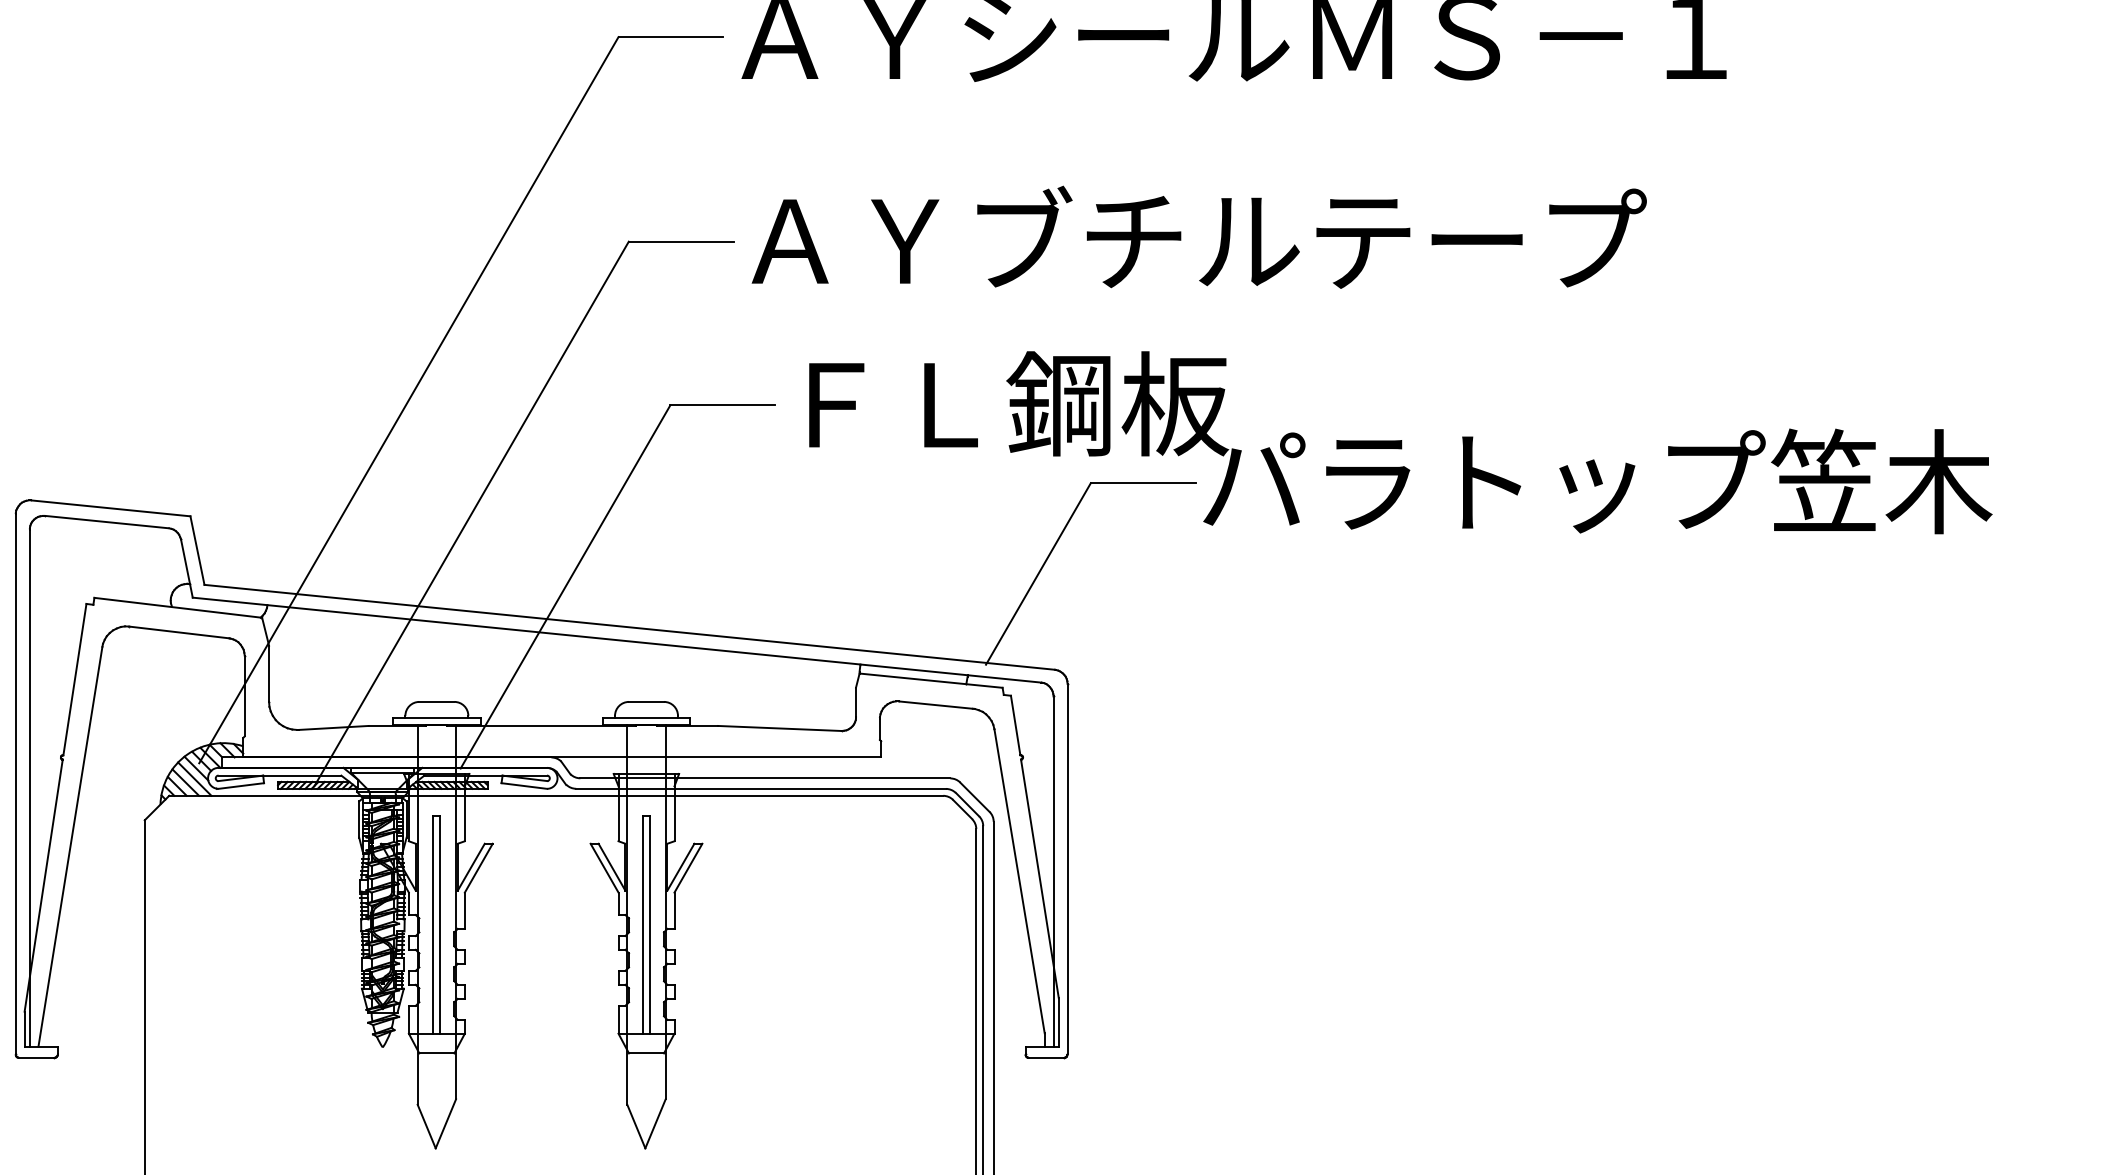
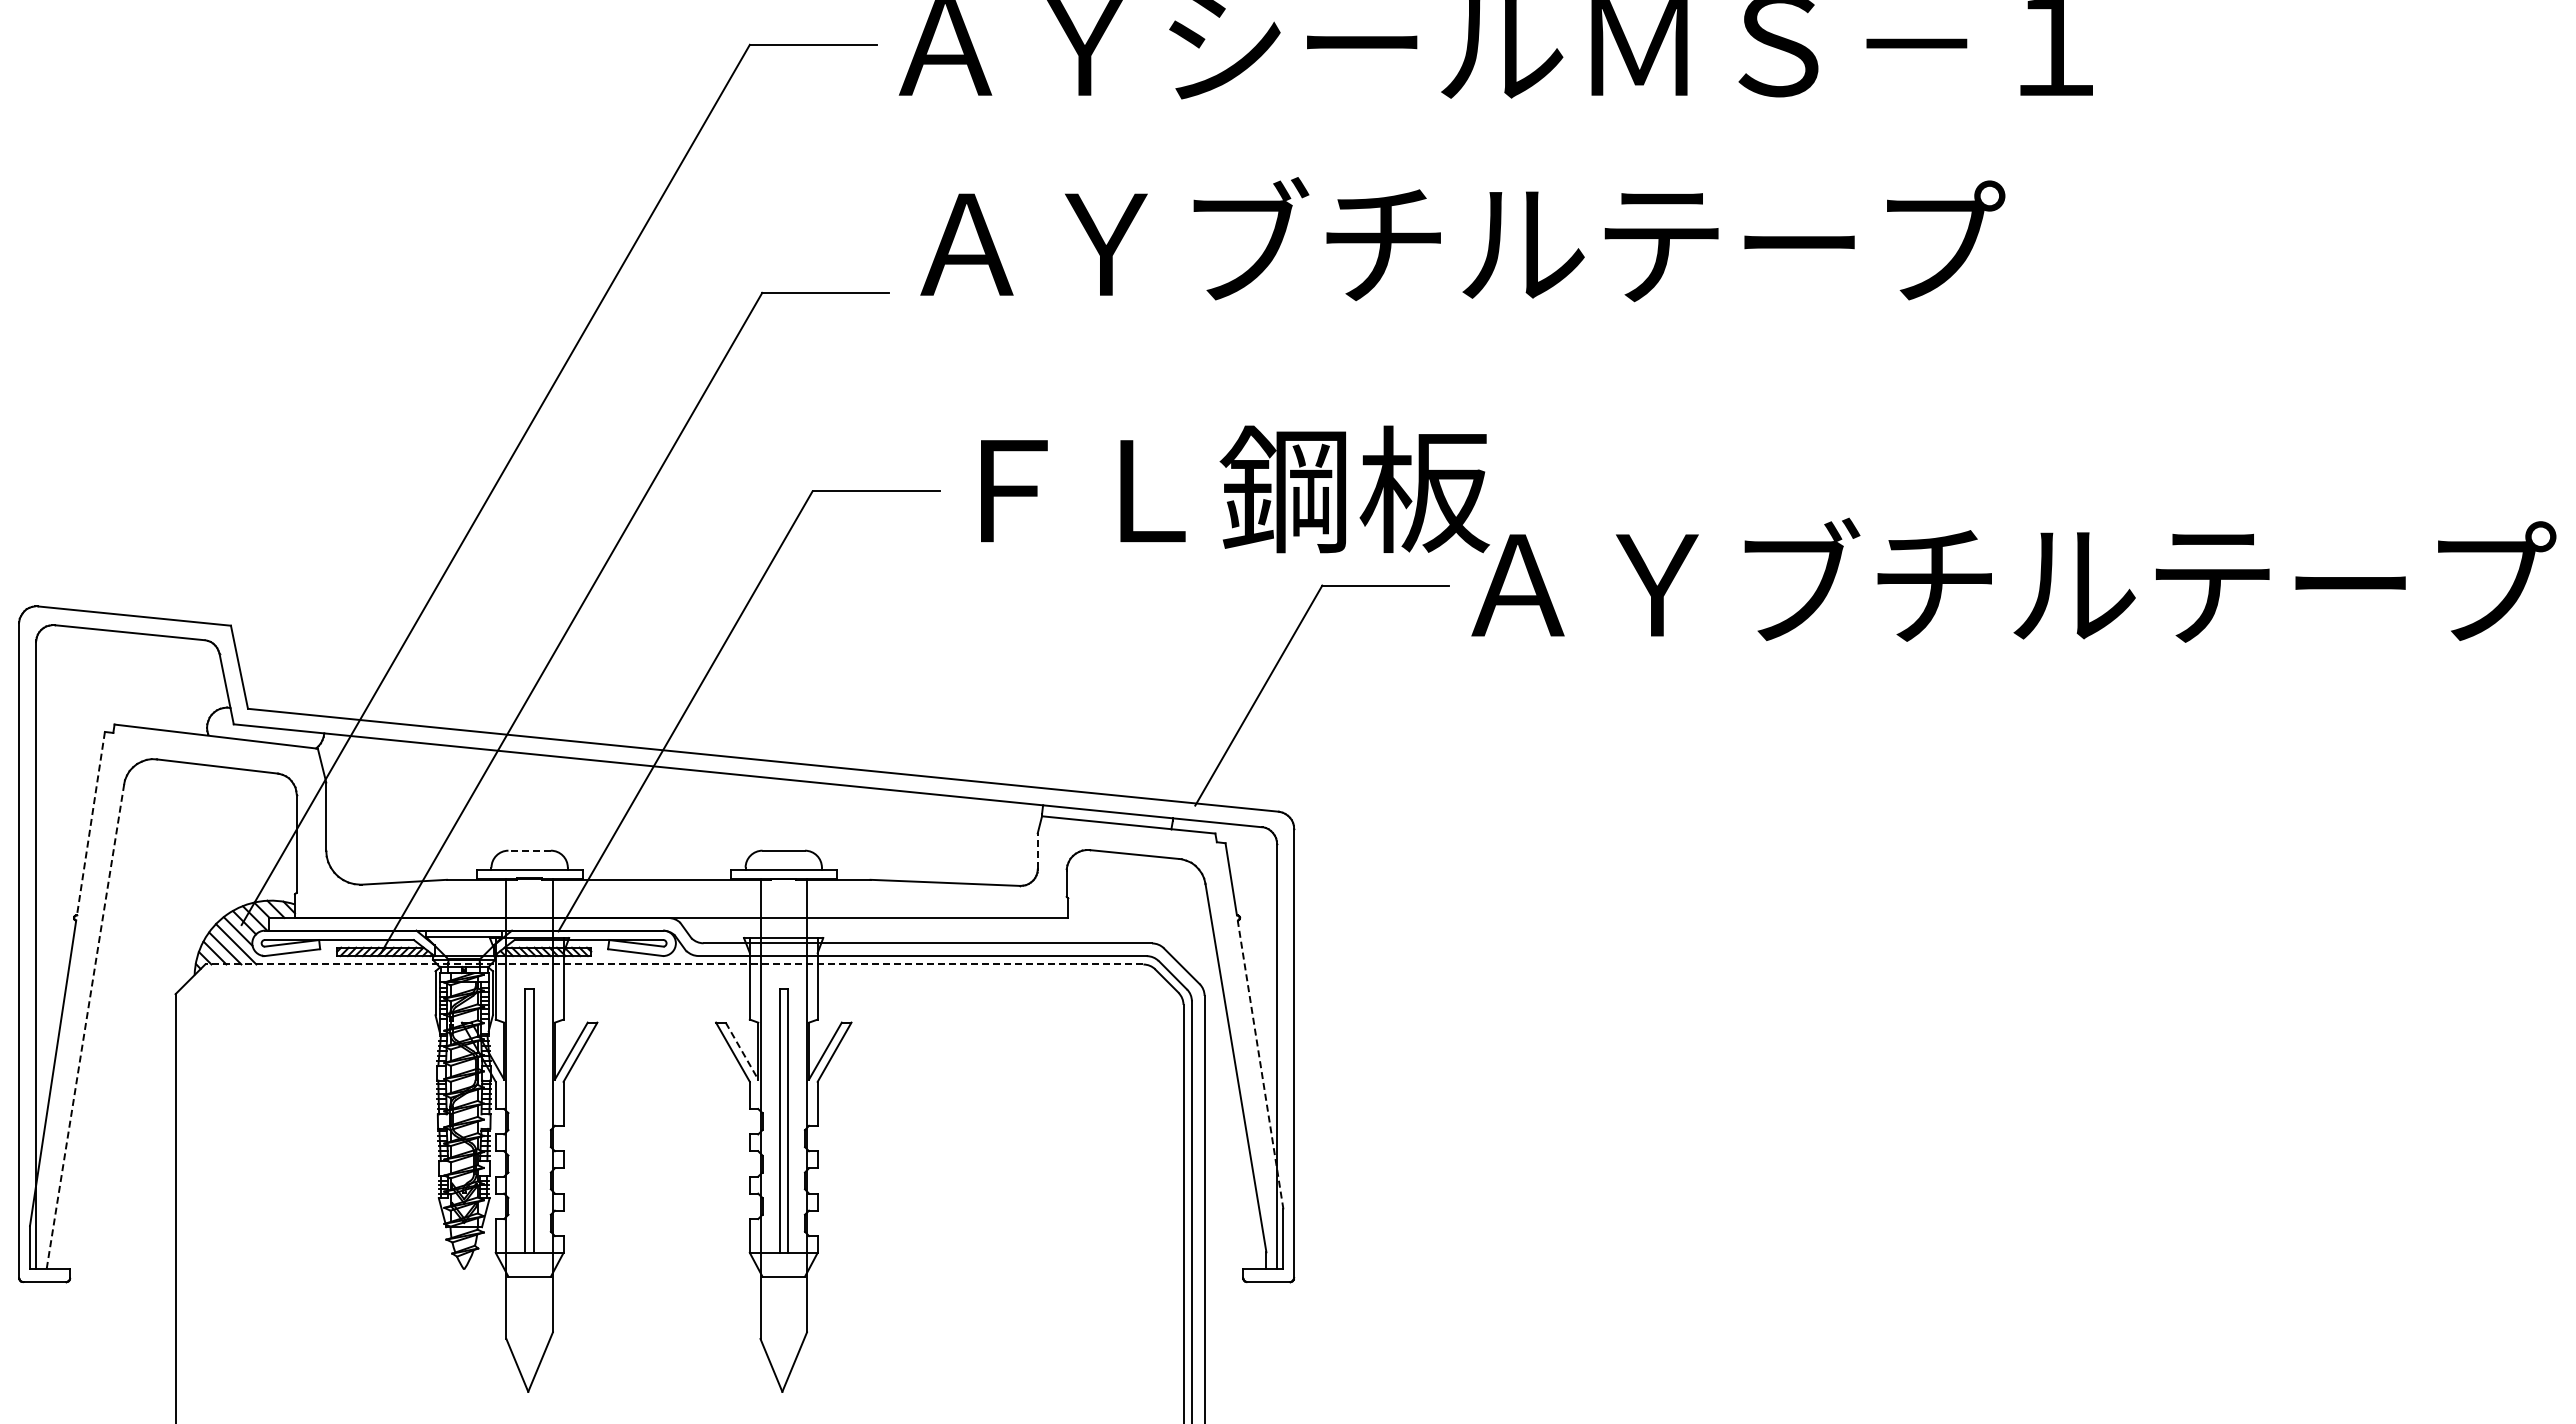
text: (1199, 237) -> (1462, 239), moved
text: (1656, 480) -> (2007, 582), パラトップ笠木 -> ＡＹブチルテープ
line: (74, 679) -> (90, 823), solid -> dashed
line: (436, 701) -> (529, 850), solid -> dashed
line: (855, 702) -> (1037, 851), solid -> dashed
line: (555, 795) -> (673, 964), solid -> dashed
line: (70, 846) -> (85, 1026), solid -> dashed
line: (611, 867) -> (741, 1051), solid -> dashed
line: (1039, 878) -> (1260, 1064), solid -> dashed

